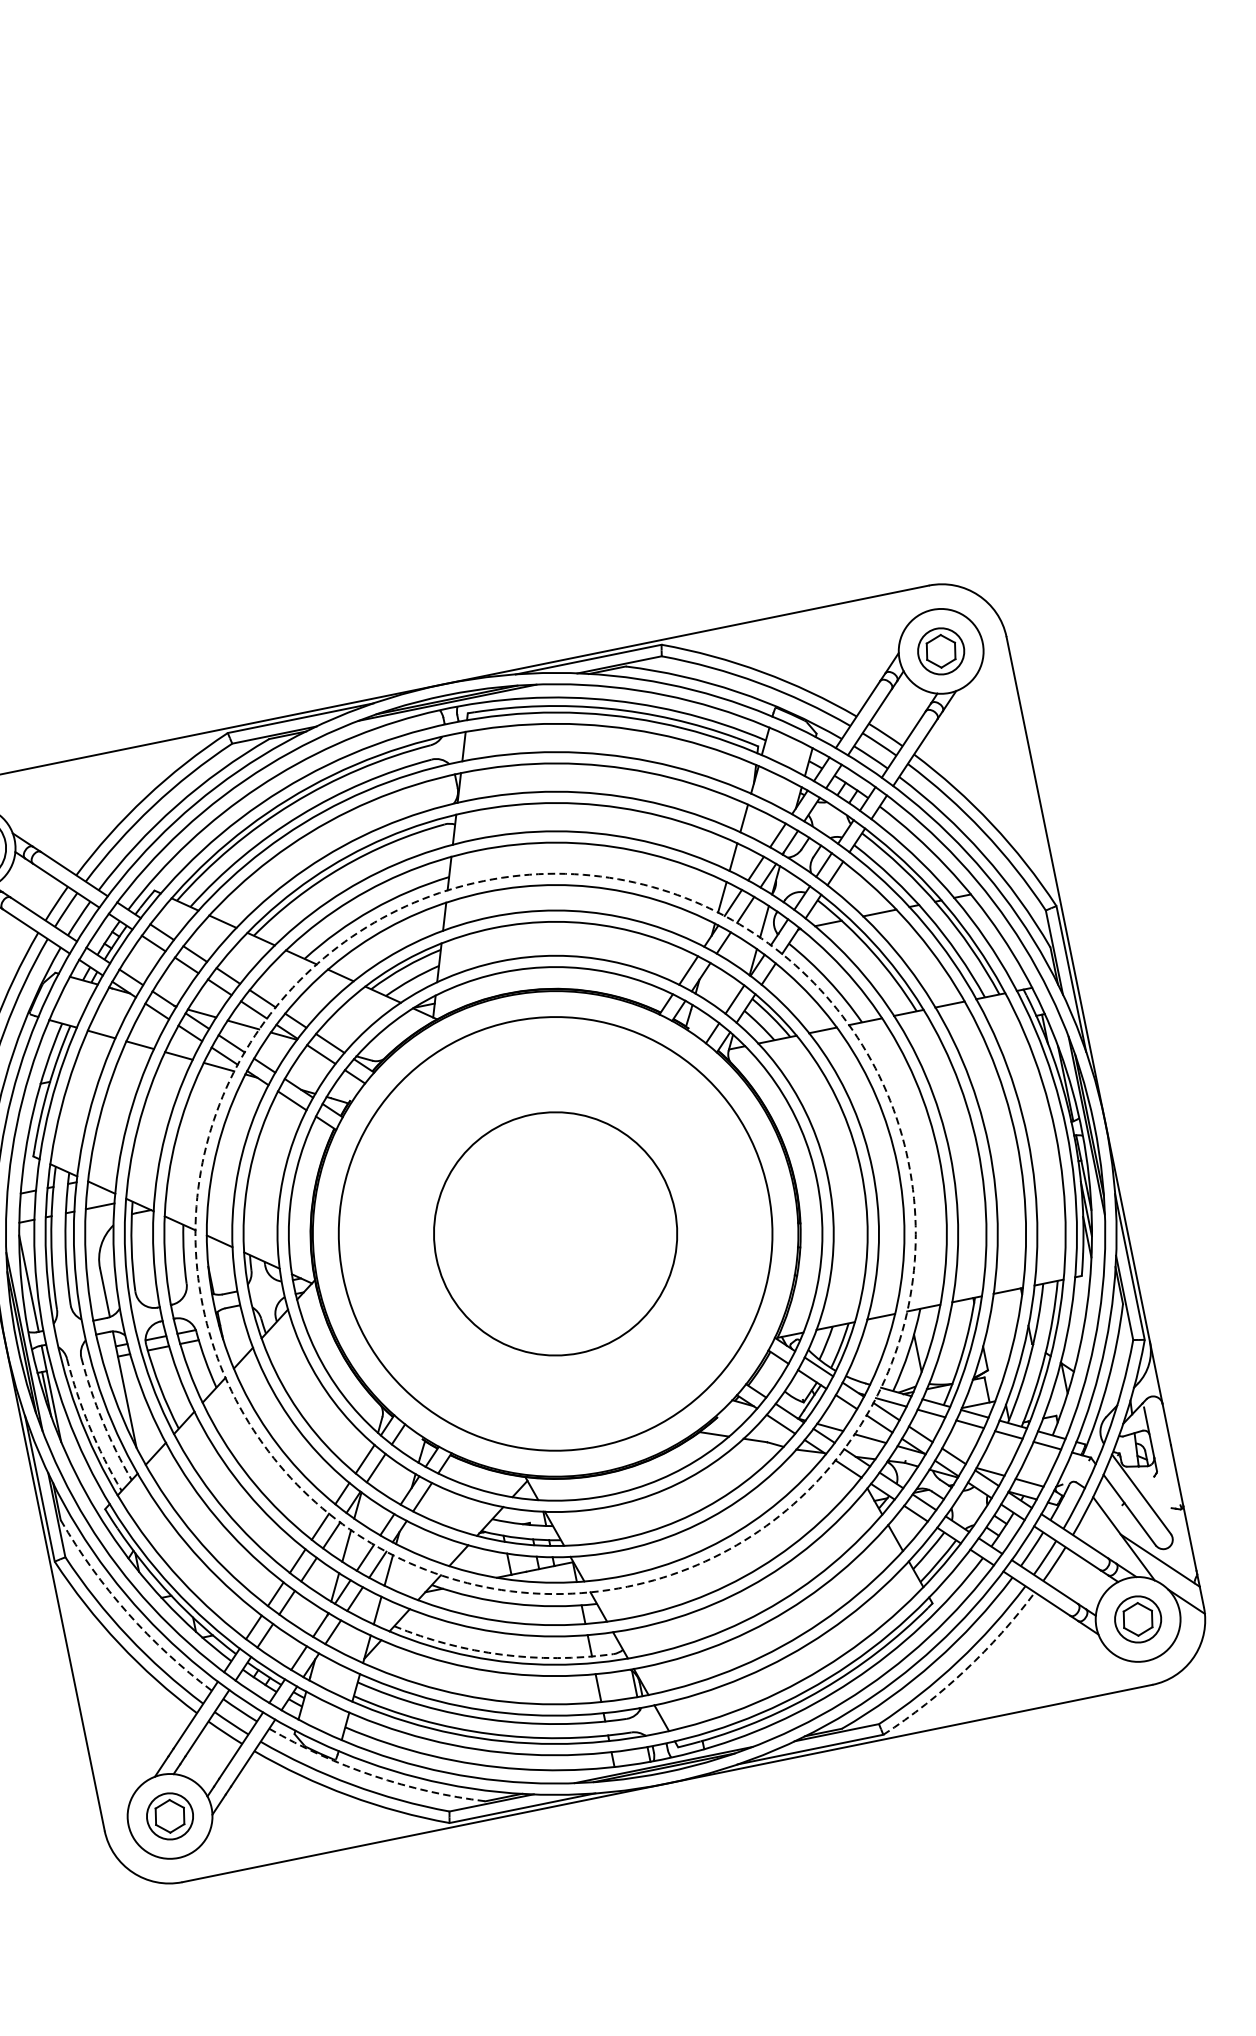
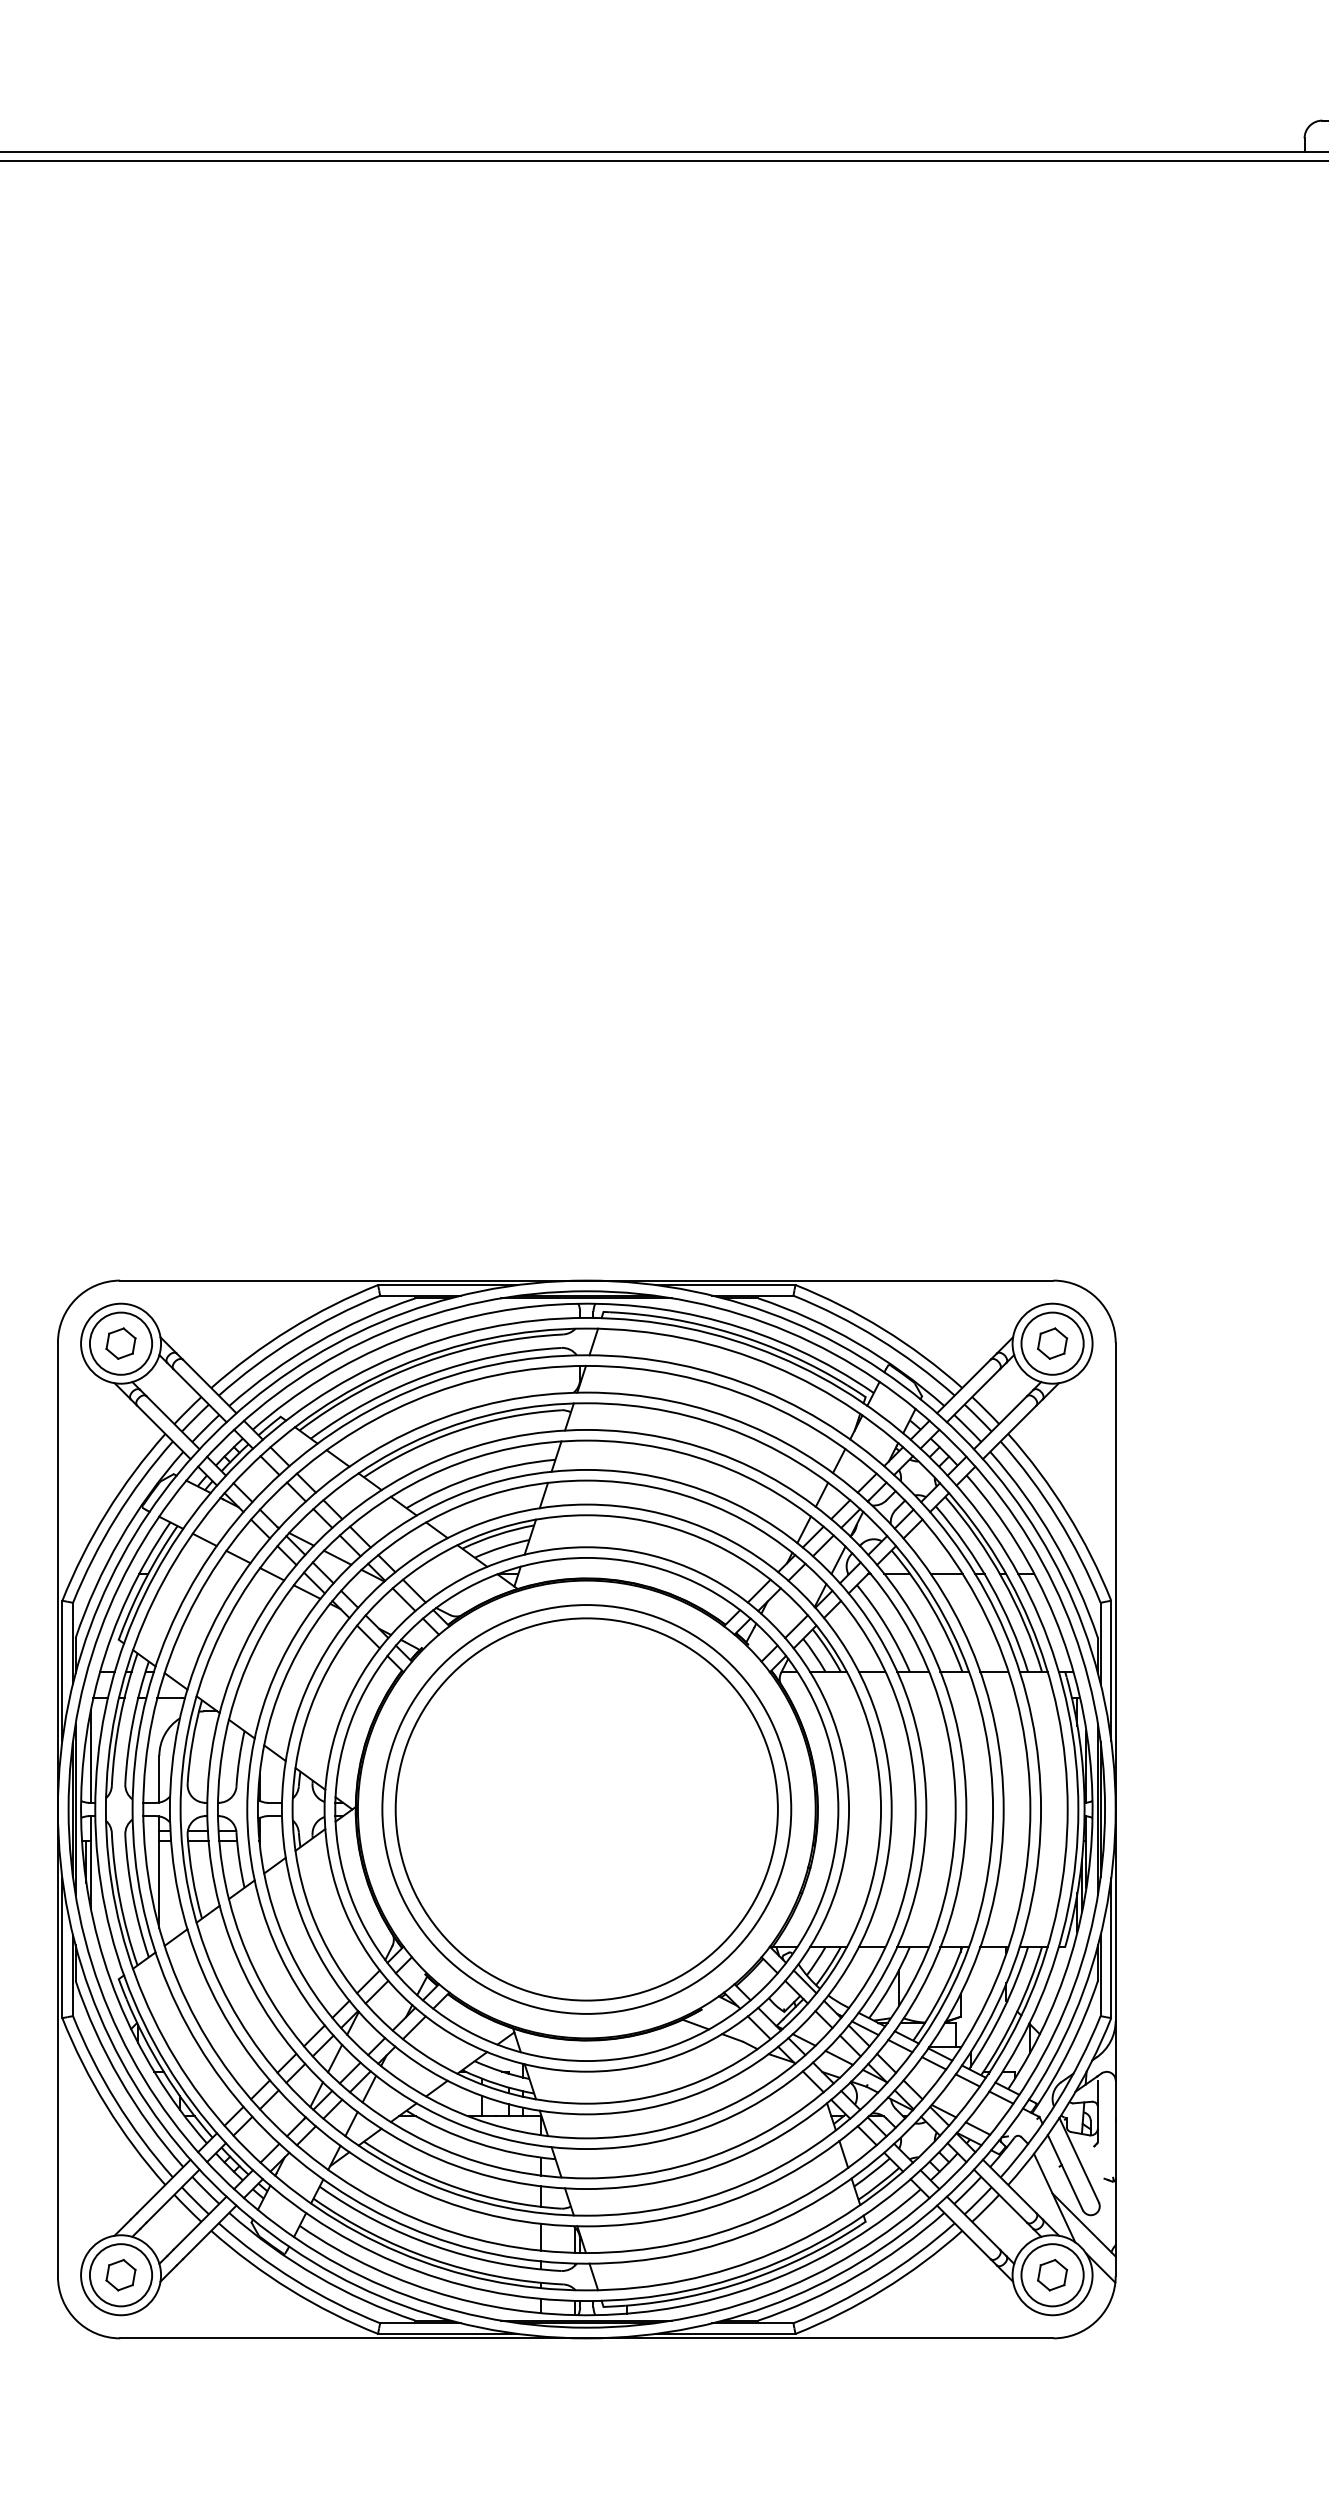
circle: (941, 651) -> (1052, 1343), size x1.43
circle: (555, 1233) -> (586, 1809), dashed -> solid
circle: (555, 1233) -> (586, 1809), size x1.67
arc: (101, 1420) -> (132, 1896), dashed -> solid
arc: (90, 1427) -> (120, 1900), dashed -> solid
arc: (128, 1613) -> (120, 2079), dashed -> solid
circle: (1138, 1619) -> (1052, 2275), size x1.43
arc: (502, 1654) -> (458, 2188), dashed -> solid
arc: (965, 1670) -> (883, 2289), dashed -> solid
arc: (373, 1776) -> (316, 2276), dashed -> solid
circle: (169, 1816) -> (120, 2275), size x1.43

